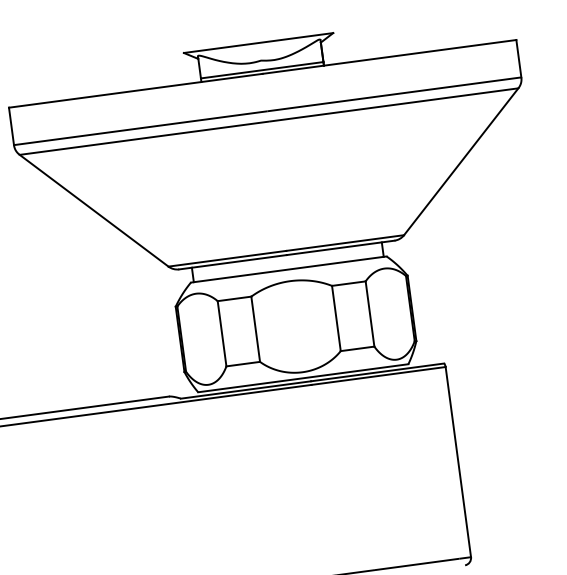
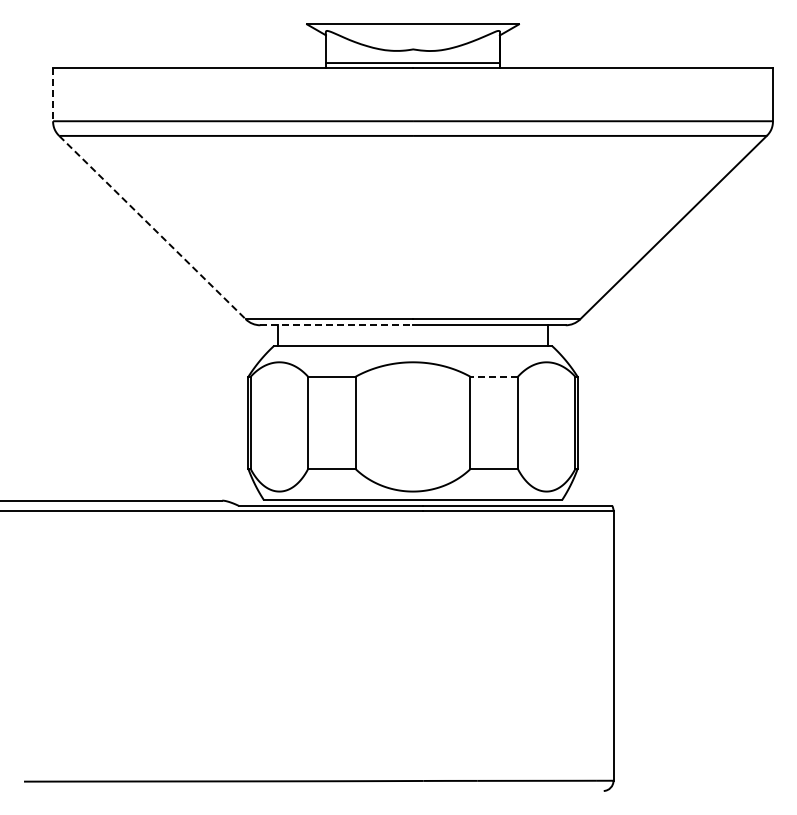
line: (11, 126) -> (53, 94), solid -> dashed
line: (94, 210) -> (152, 227), solid -> dashed
line: (233, 262) -> (337, 325), solid -> dashed
line: (349, 283) -> (494, 376), solid -> dashed

